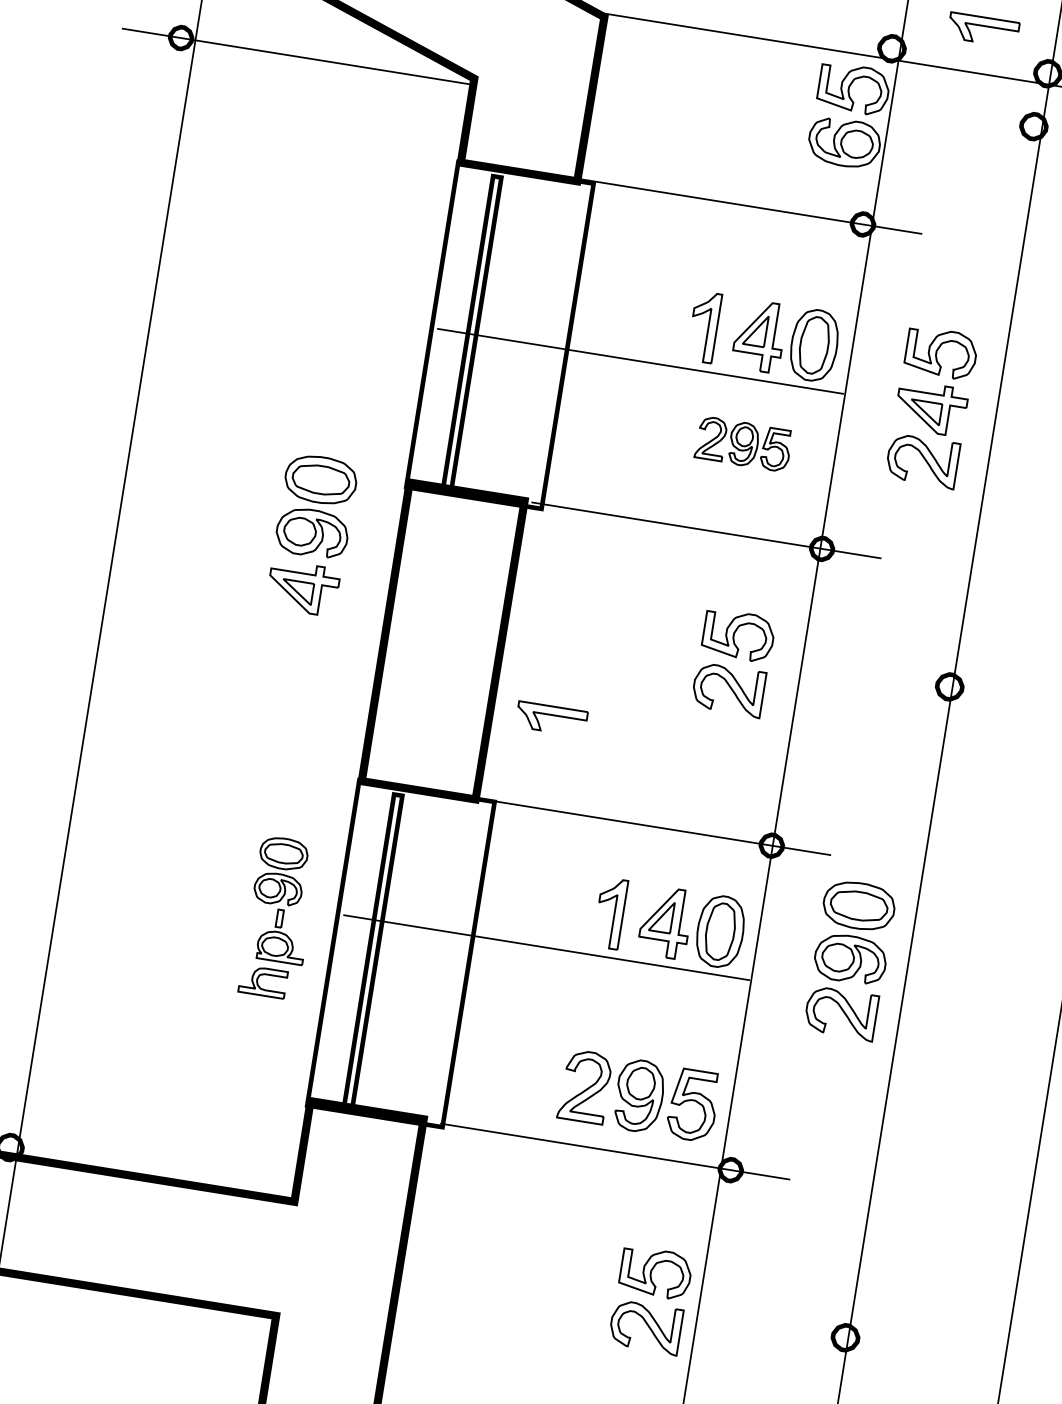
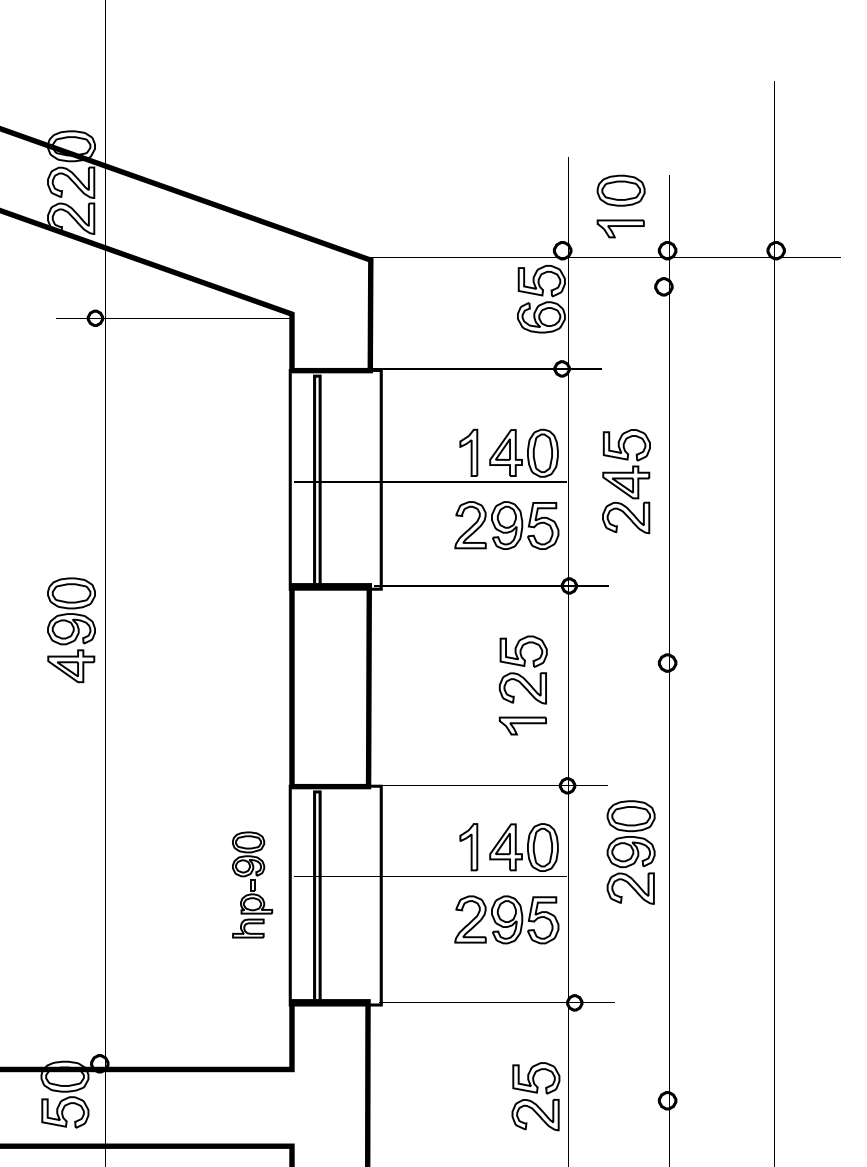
part: (742, 444) -> (506, 525), size x1.67
part: (312, 535) -> (71, 630), moved
part: (551, 718) -> (522, 725), moved
part: (638, 1095) -> (506, 919), moved

